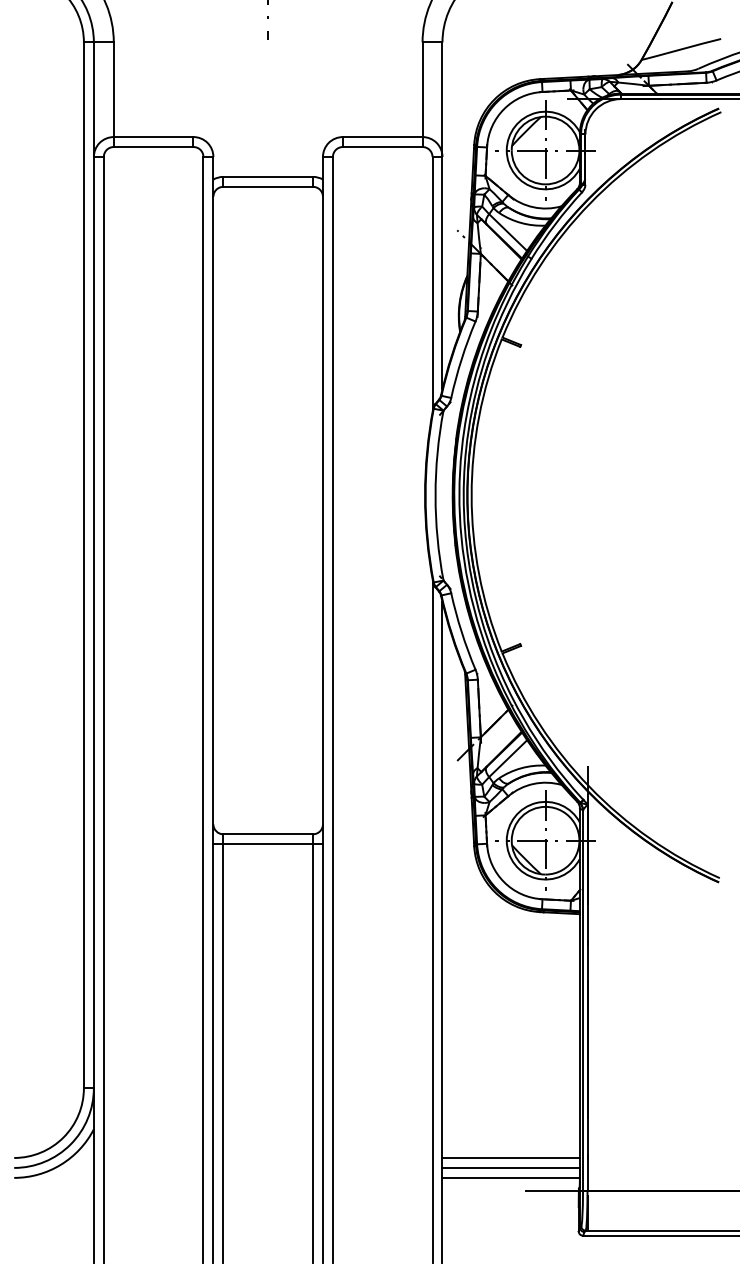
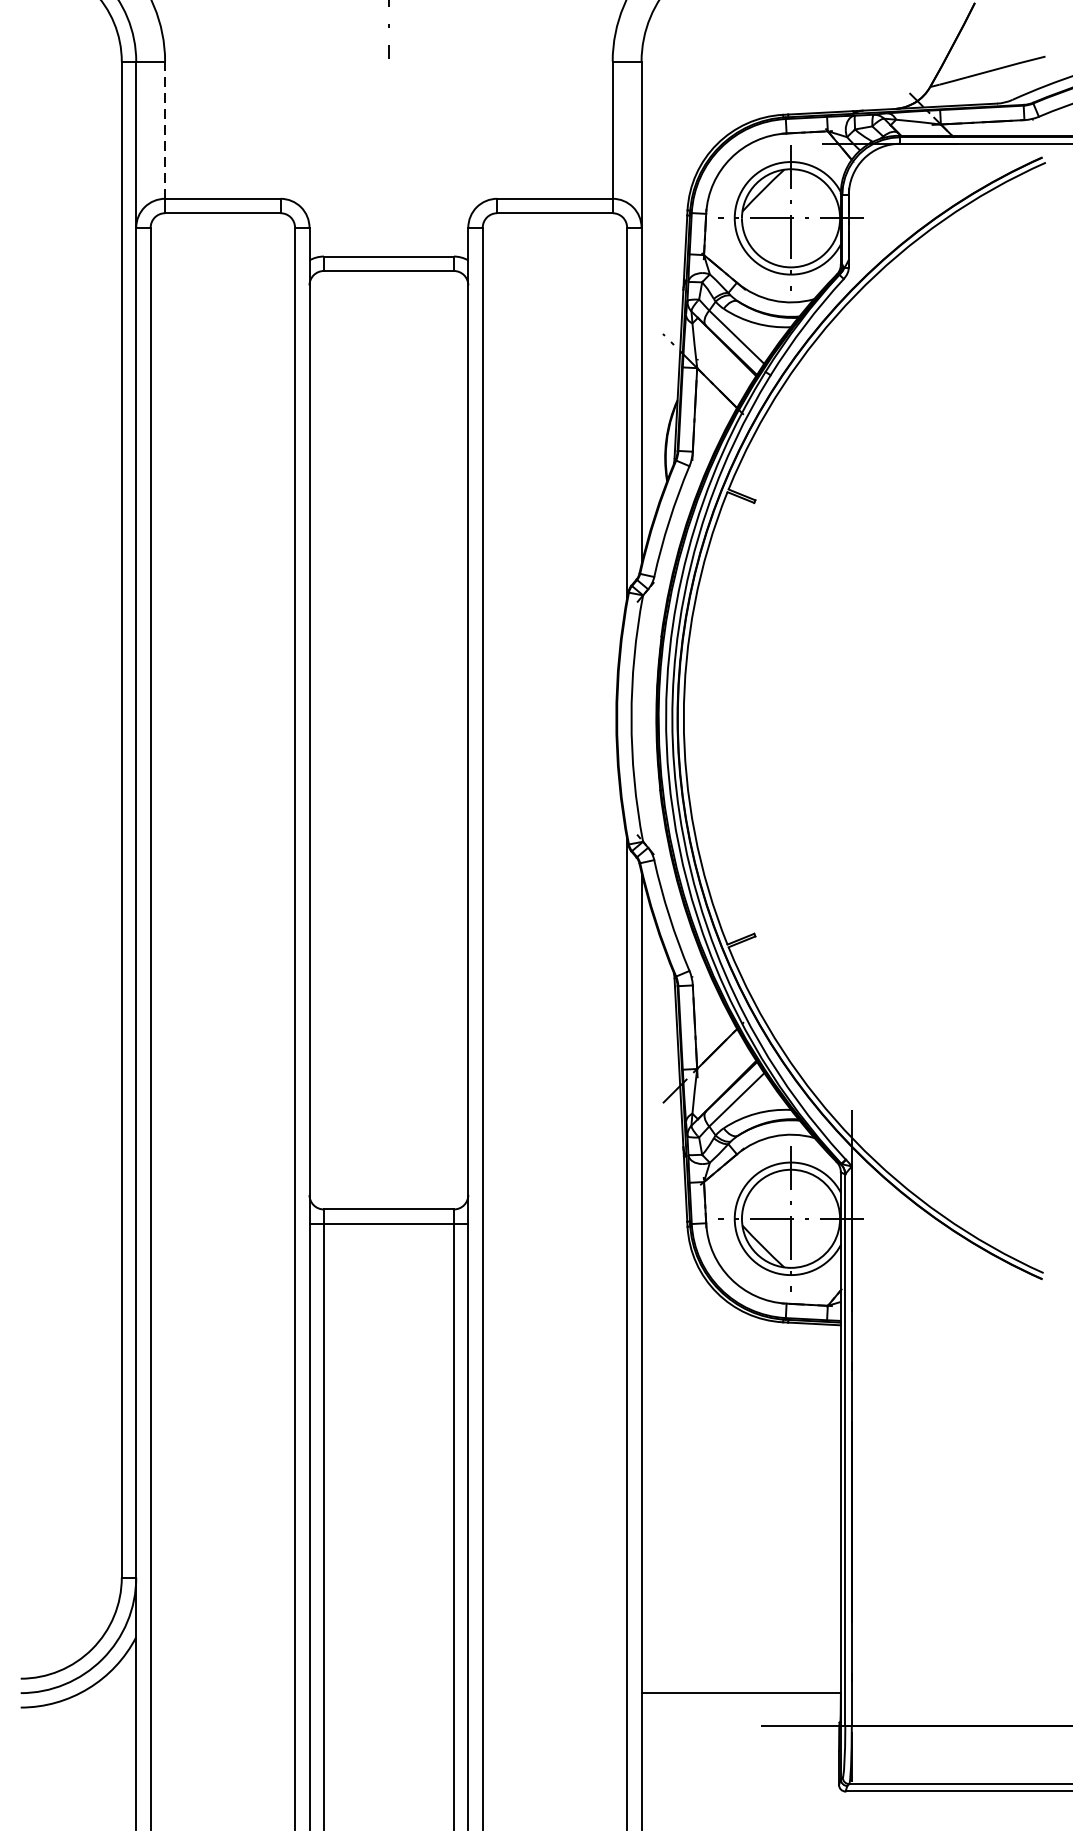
line: (113, 89) -> (164, 129), solid -> dashed
line: (510, 1157) -> (740, 1678), removed
line: (510, 1177) -> (740, 1707), removed

